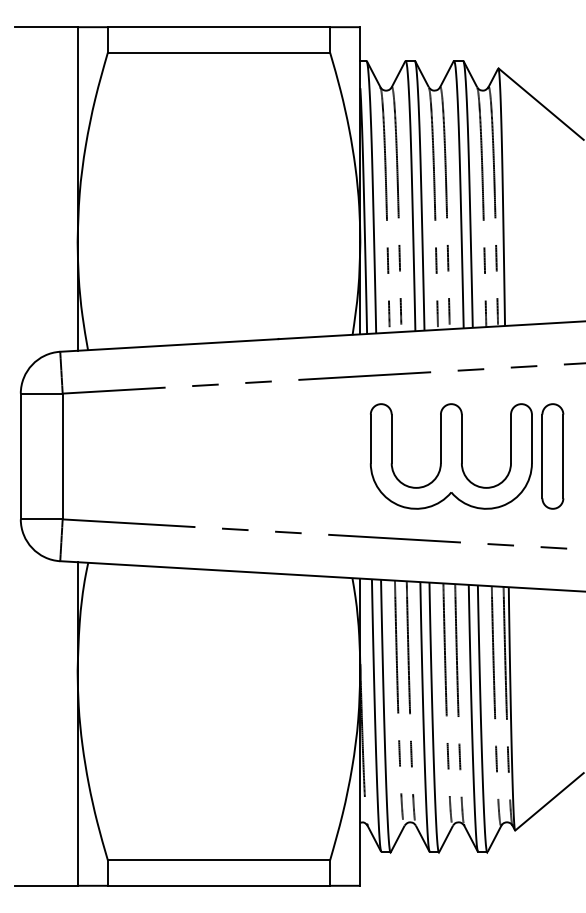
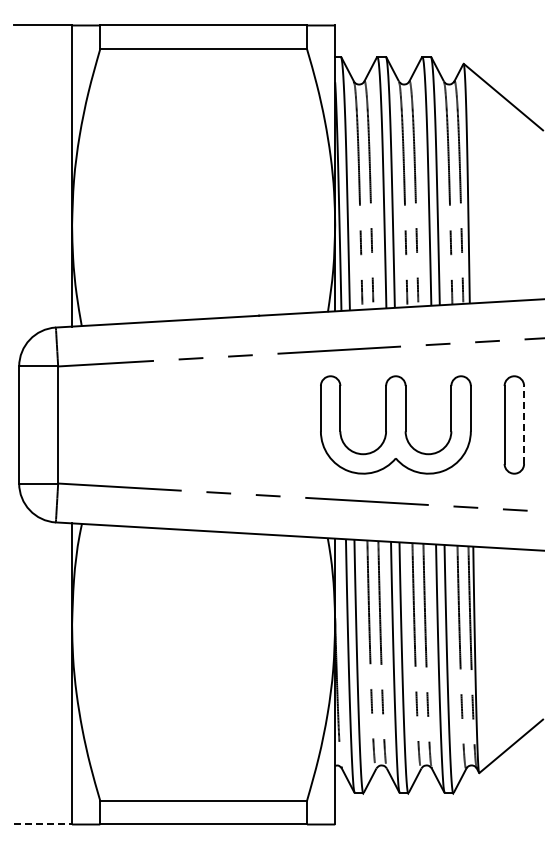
part: (450, 455) -> (395, 424), moved
line: (563, 455) -> (524, 424), solid -> dashed
line: (46, 885) -> (43, 824), solid -> dashed

